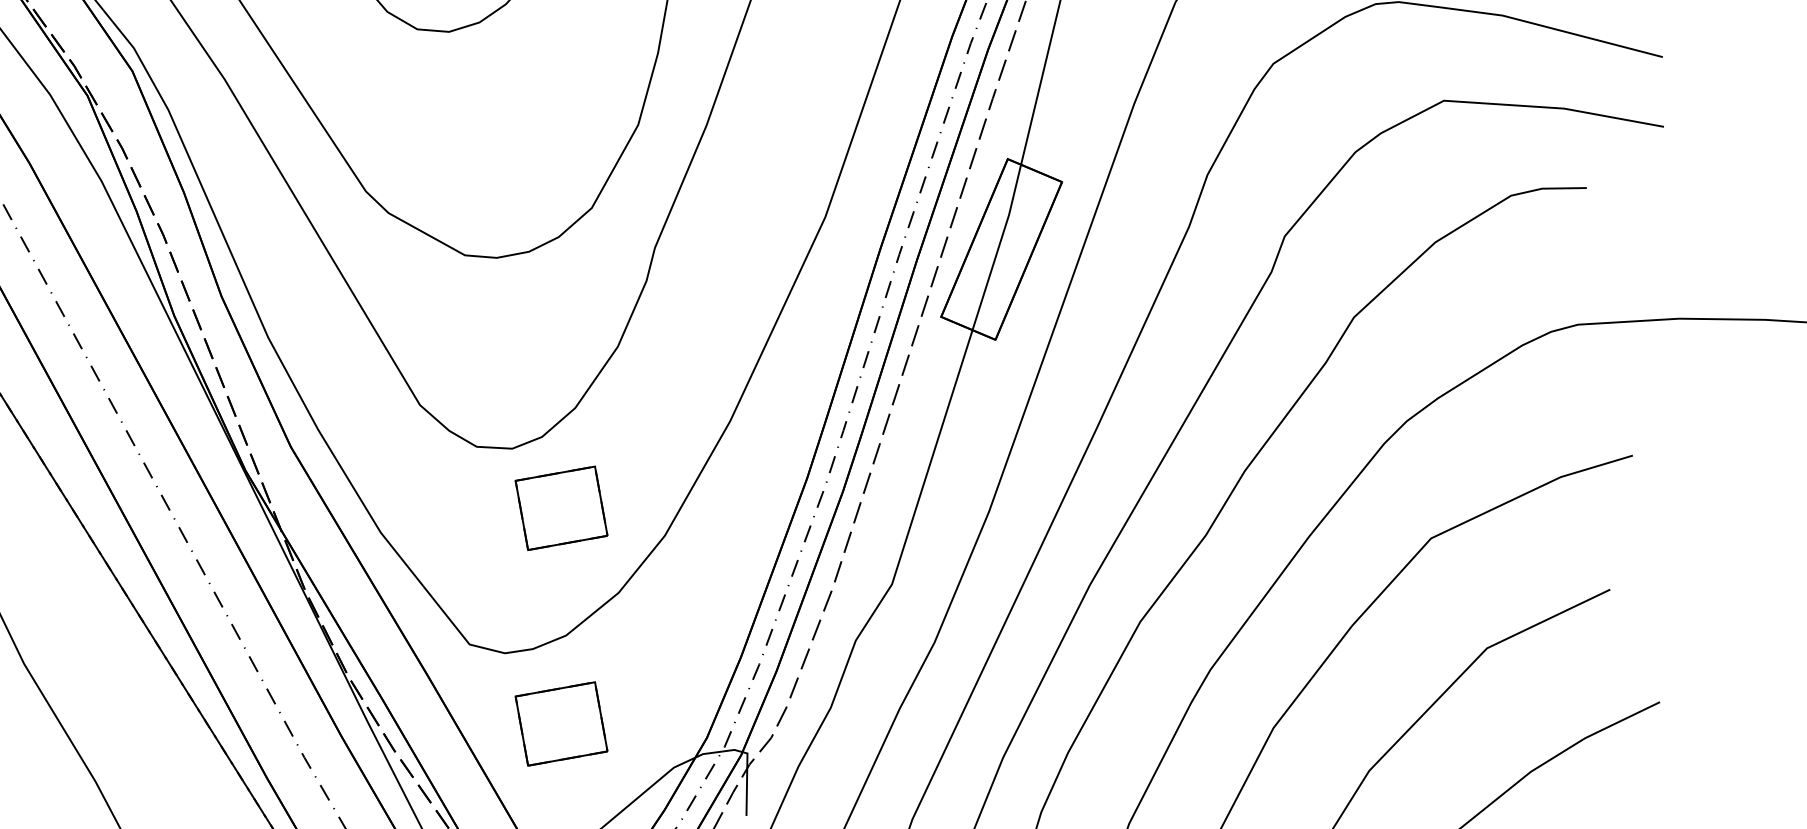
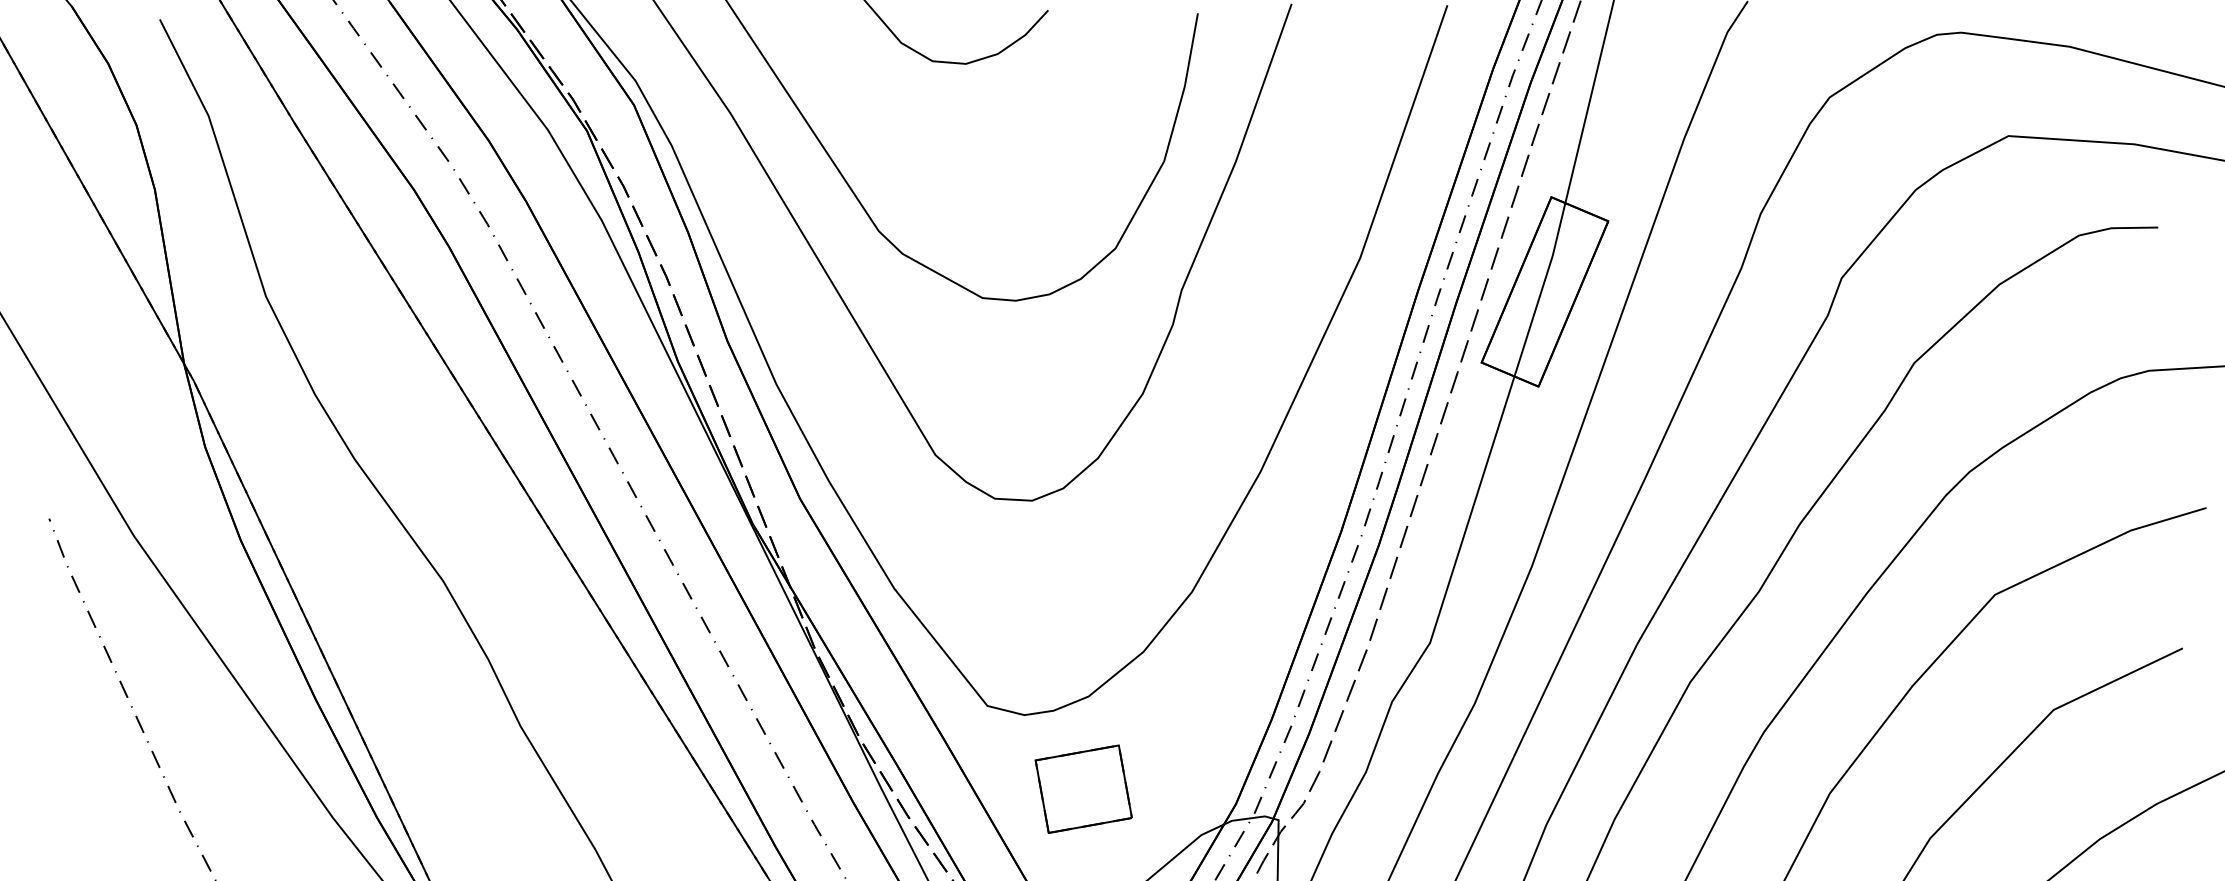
part: (561, 507) -> (1083, 562), removed

